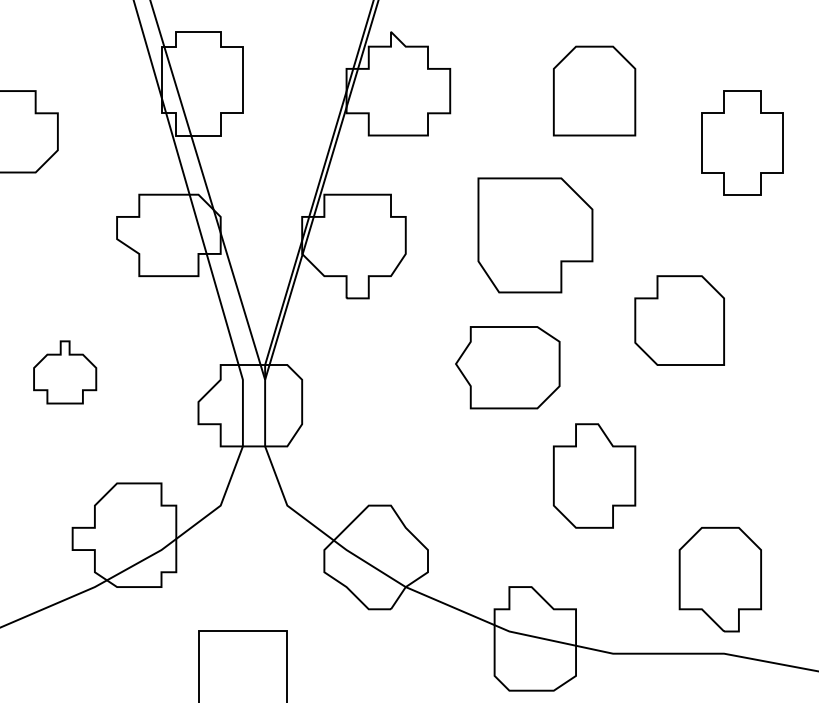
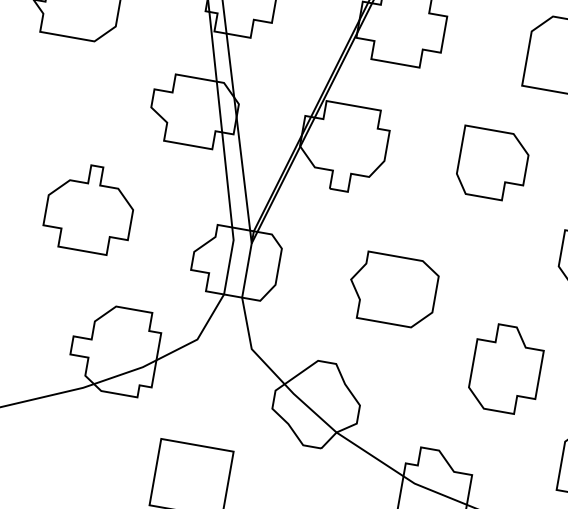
part: (534, 235) -> (492, 164), size x0.71
part: (507, 367) -> (392, 289), moved
part: (64, 372) -> (89, 208), size x1.67

